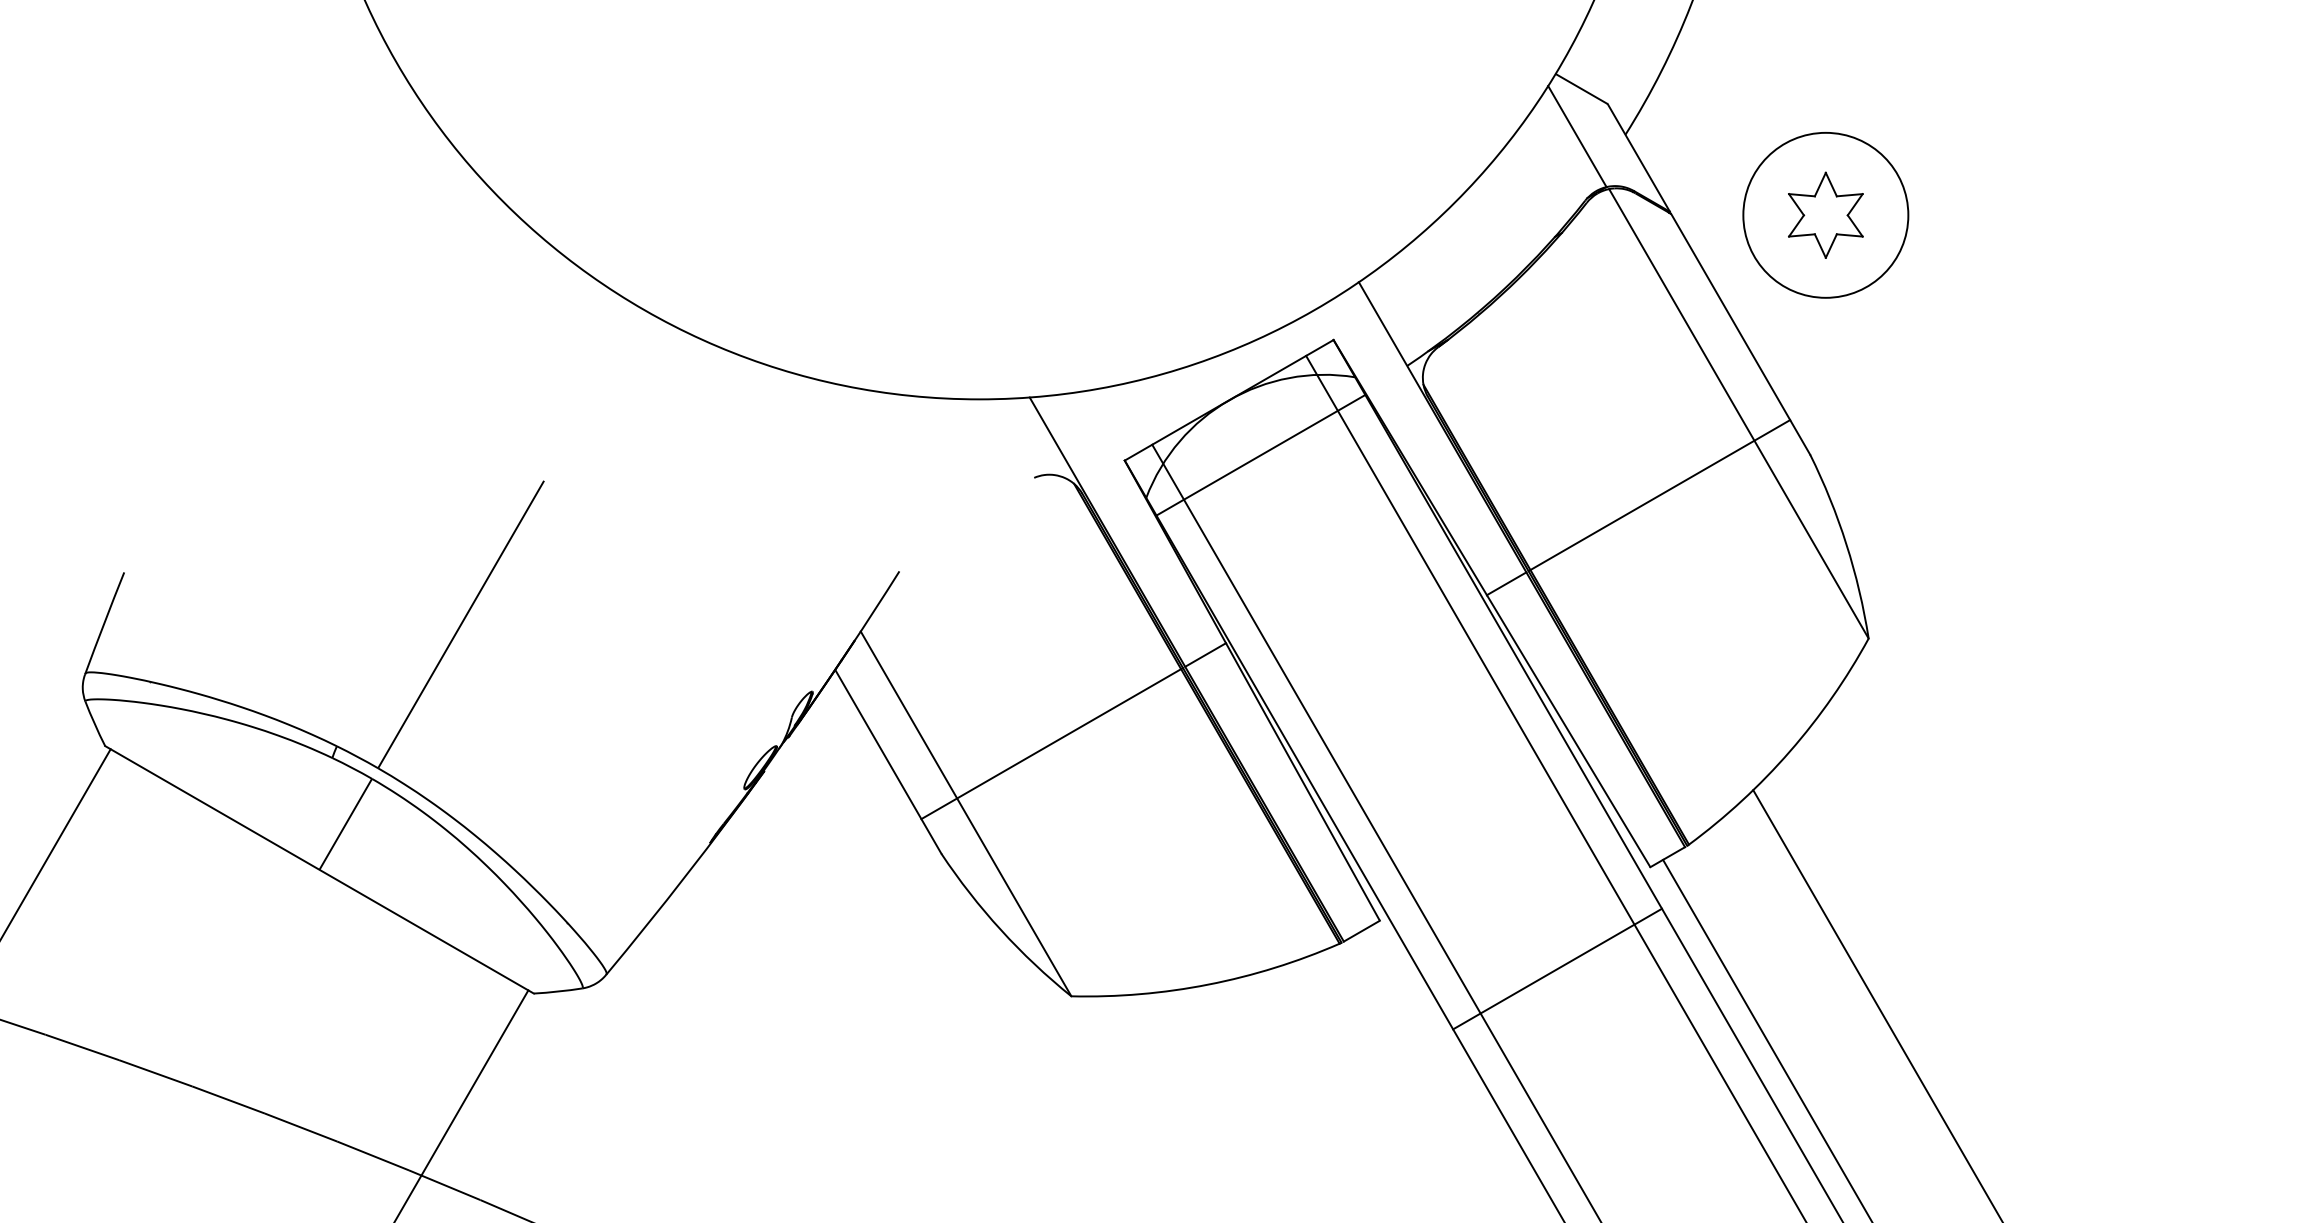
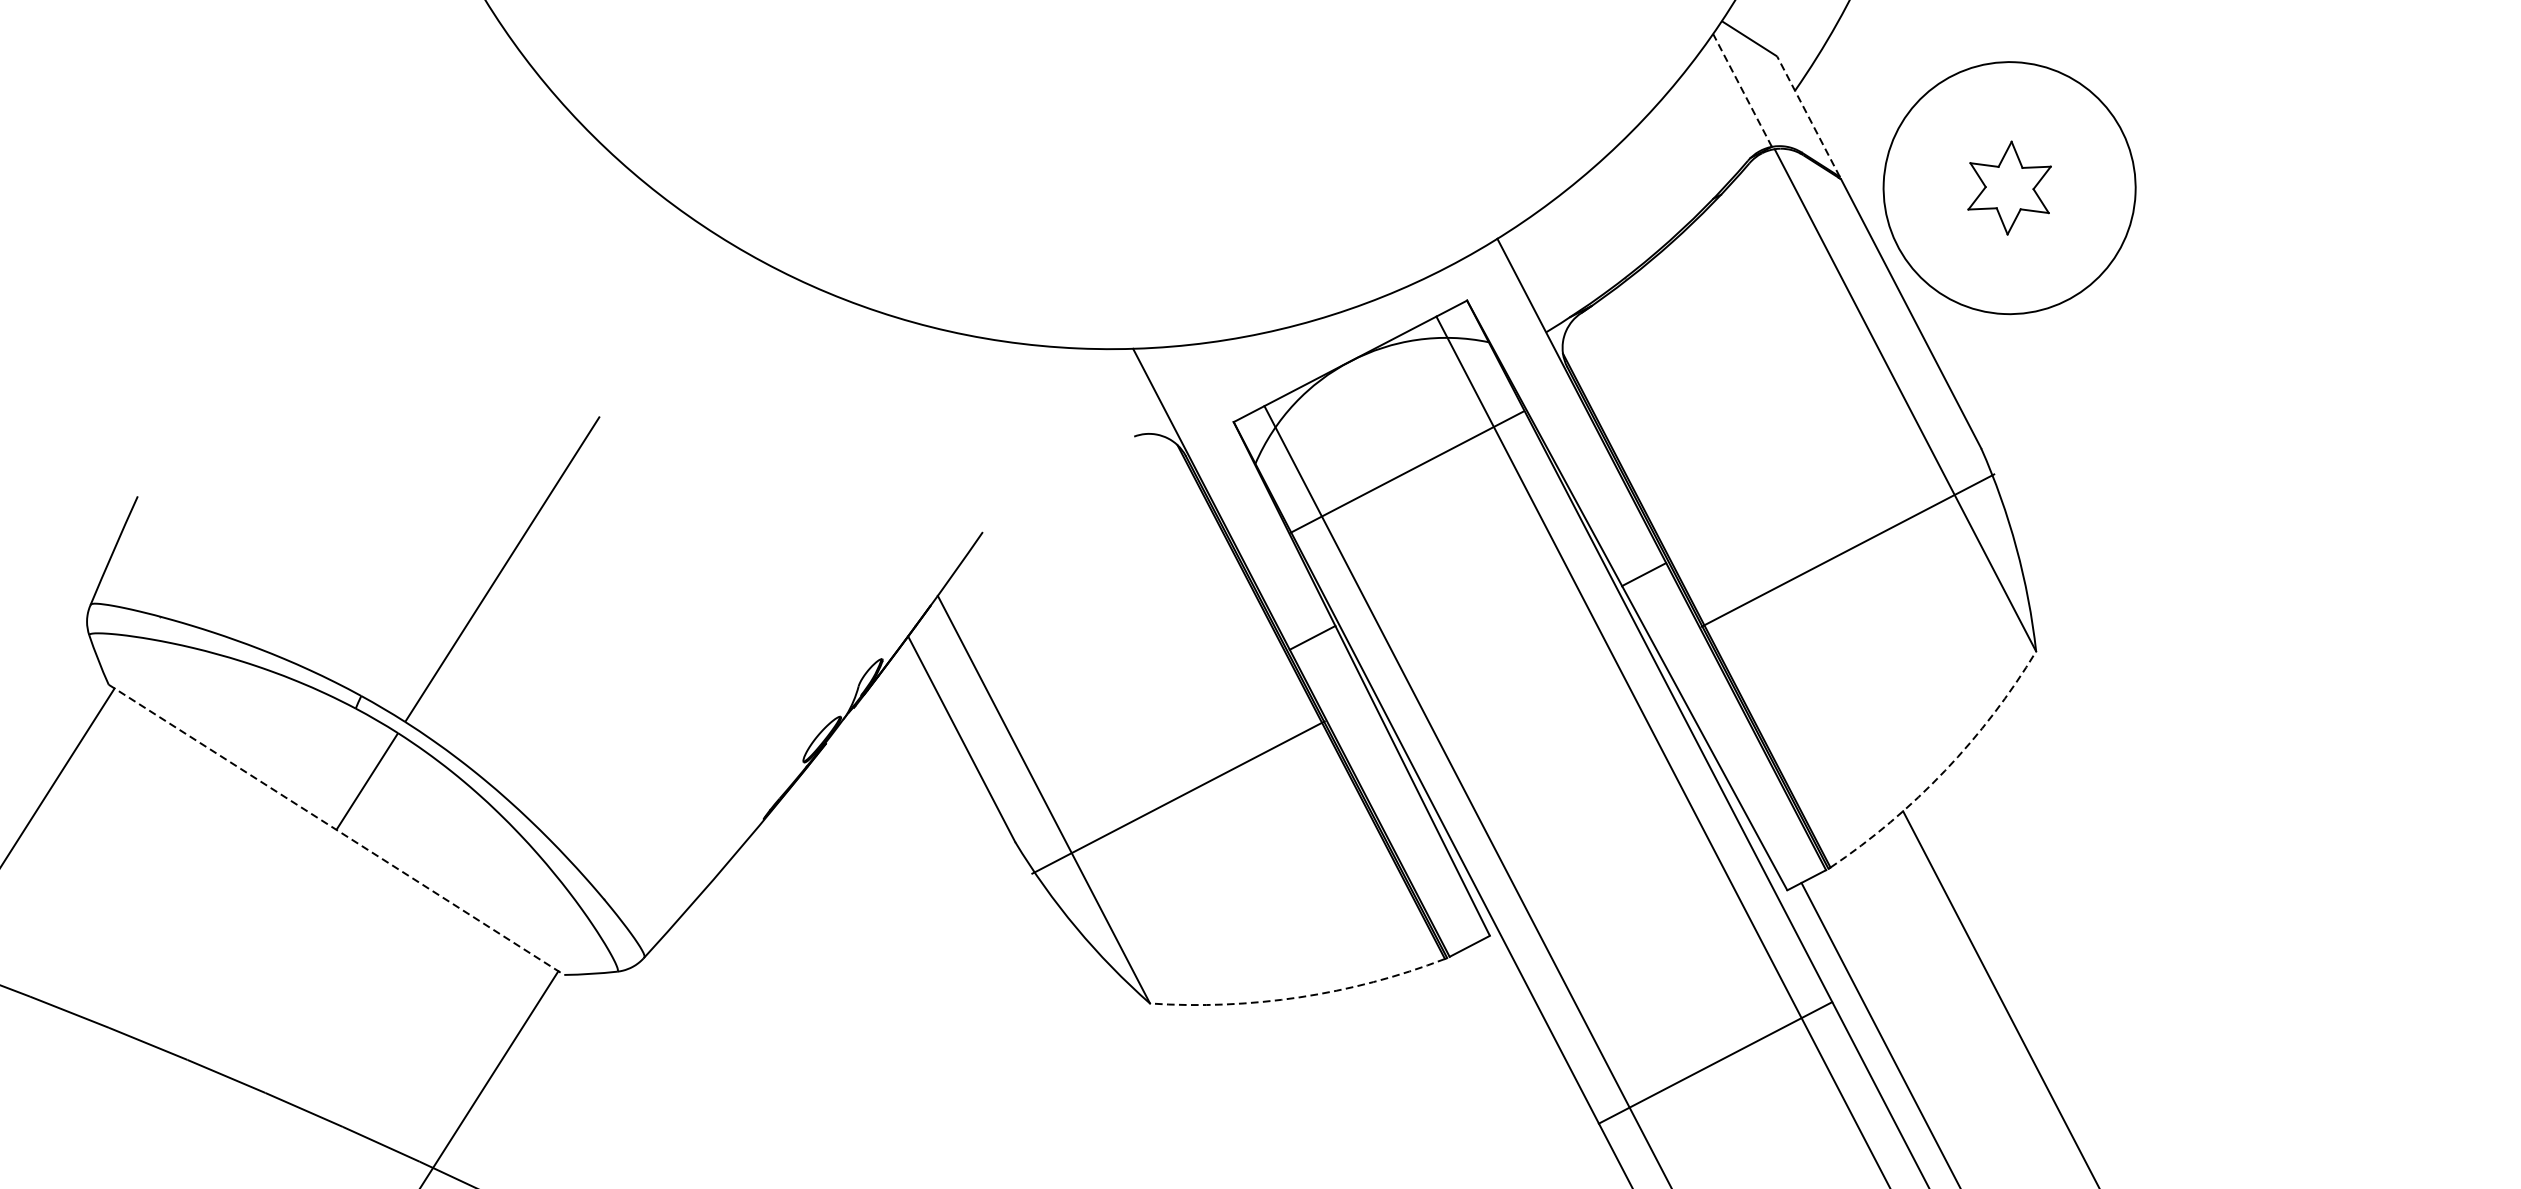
line: (1577, 136) -> (1742, 90), solid -> dashed
line: (1638, 157) -> (1808, 116), solid -> dashed
circle: (1825, 214) -> (2009, 187), size x1.4
line: (1260, 454) -> (1407, 471), moved
line: (1659, 495) -> (1848, 550), moved
line: (1052, 743) -> (1178, 797), moved
arc: (1790, 751) -> (1945, 770), solid -> dashed
line: (319, 870) -> (336, 830), solid -> dashed
line: (1557, 968) -> (1715, 1062), moved
arc: (1208, 984) -> (1300, 997), solid -> dashed

